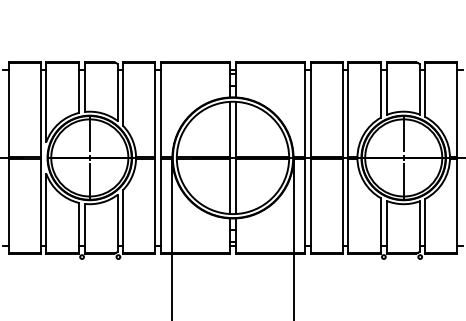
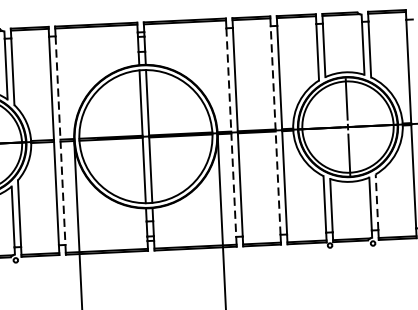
line: (342, 157) -> (275, 129), solid -> dashed
line: (160, 158) -> (60, 141), solid -> dashed
line: (305, 158) -> (231, 133), solid -> dashed
line: (425, 222) -> (377, 202), solid -> dashed

